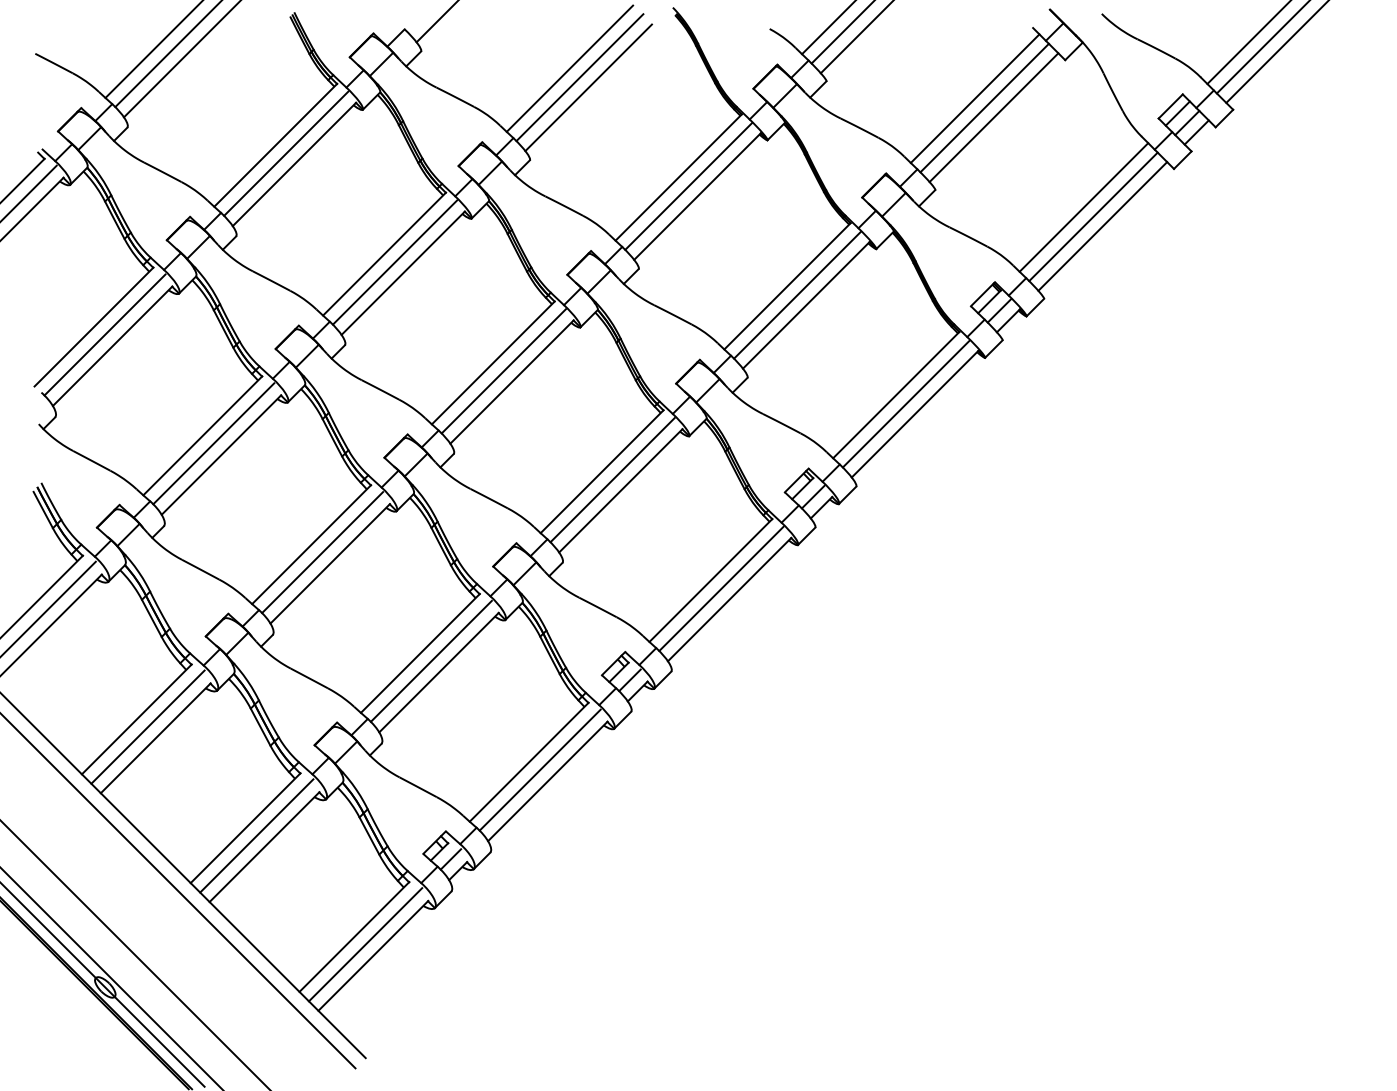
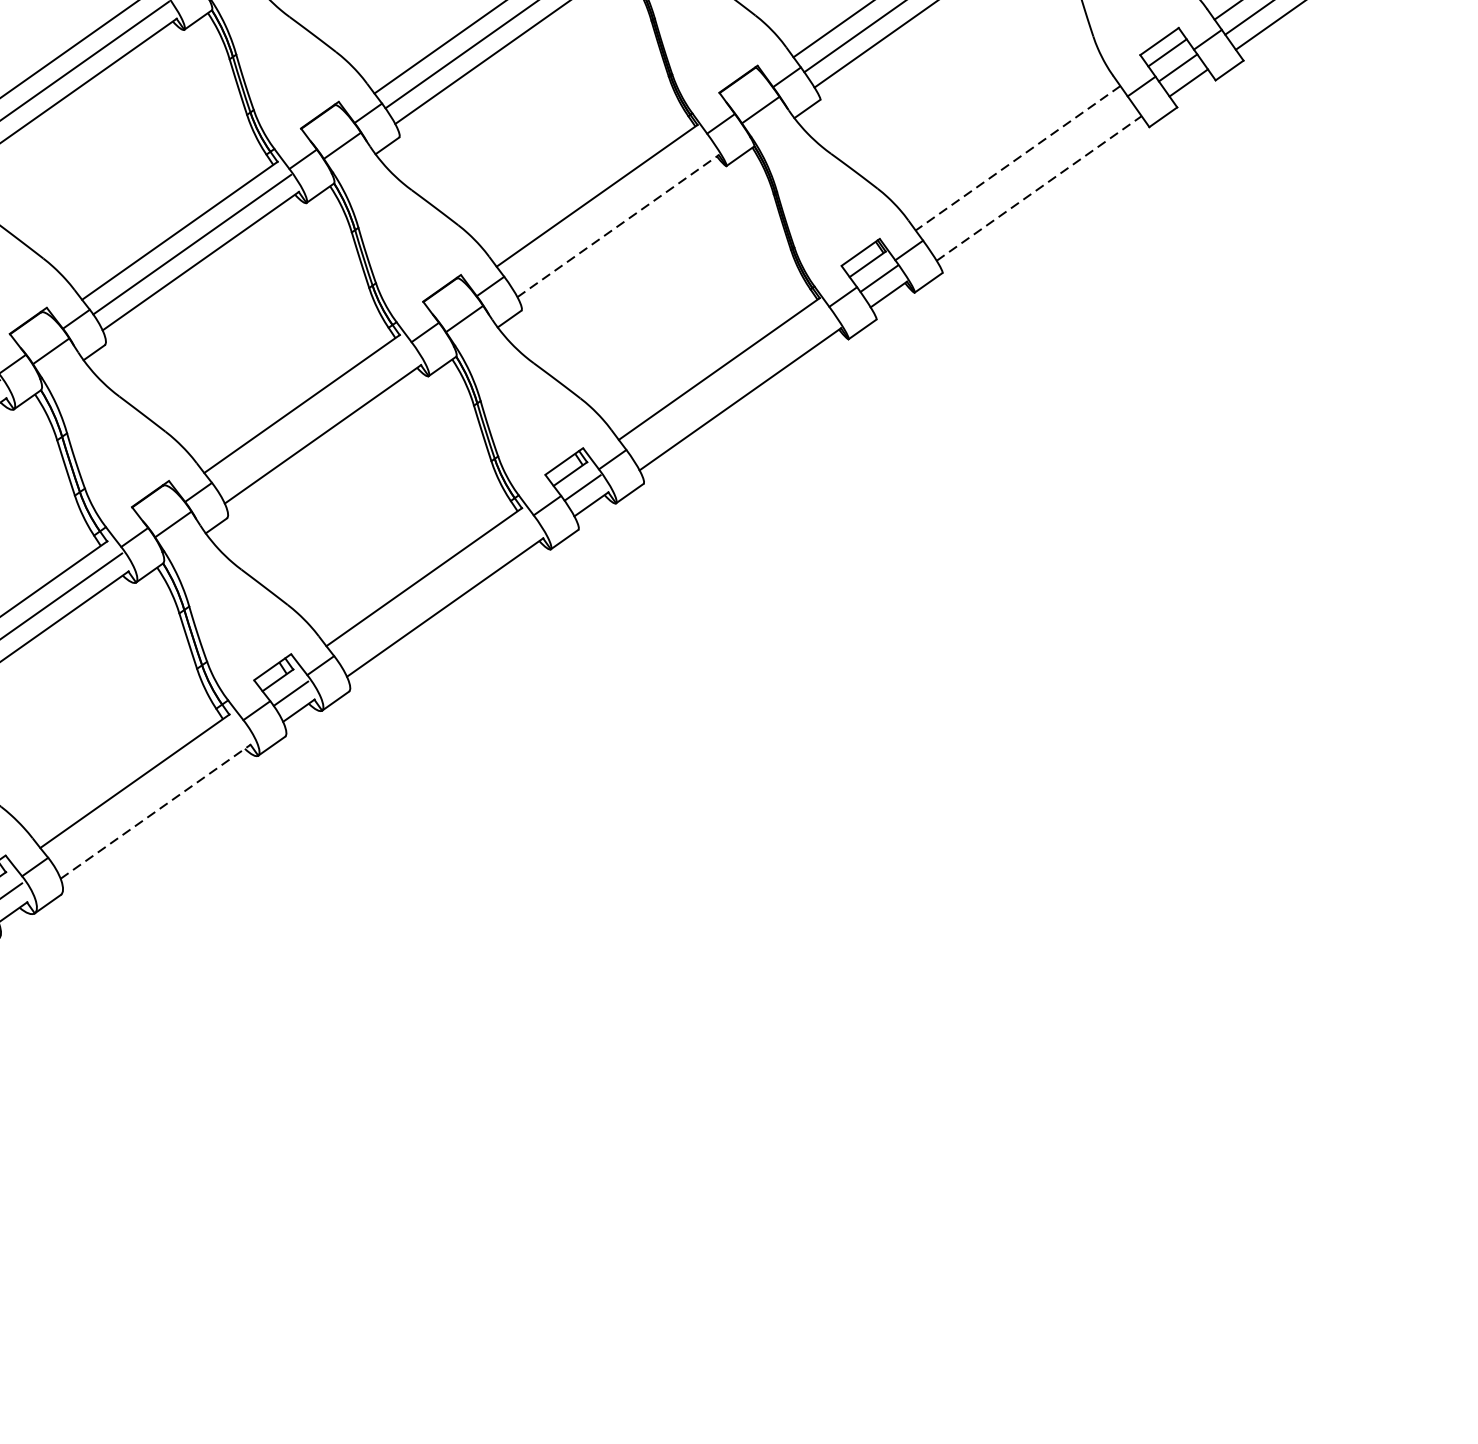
line: (1083, 207) -> (1017, 158), solid -> dashed
line: (1093, 216) -> (1028, 172), removed
line: (1103, 226) -> (1040, 188), solid -> dashed
line: (797, 294) -> (608, 209), removed
line: (806, 305) -> (618, 226), solid -> dashed
line: (905, 403) -> (729, 382), removed
line: (612, 479) -> (314, 417), removed
line: (721, 588) -> (436, 590), removed
line: (539, 769) -> (147, 793), removed
line: (547, 781) -> (155, 811), solid -> dashed

